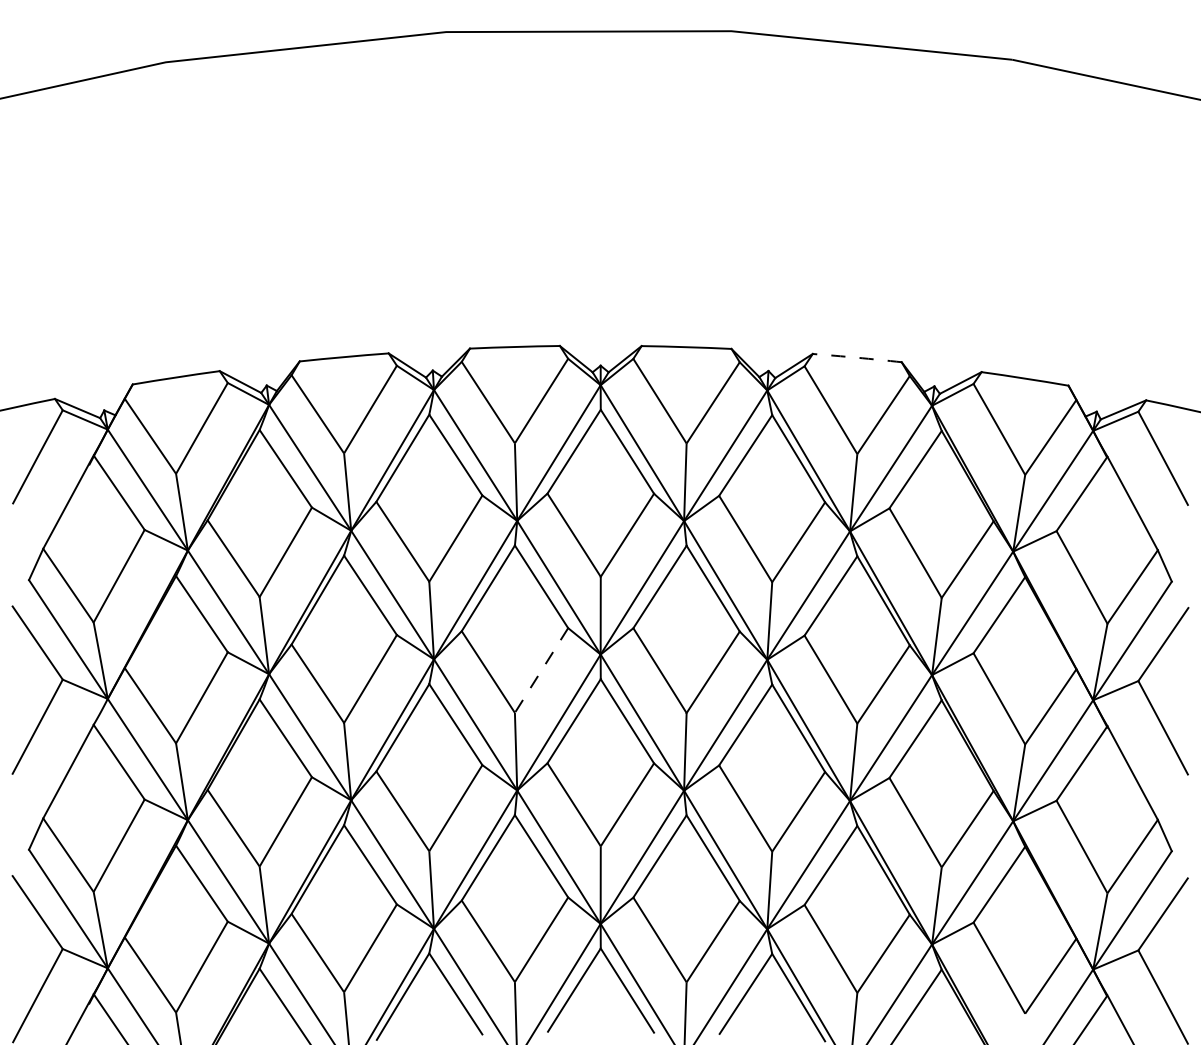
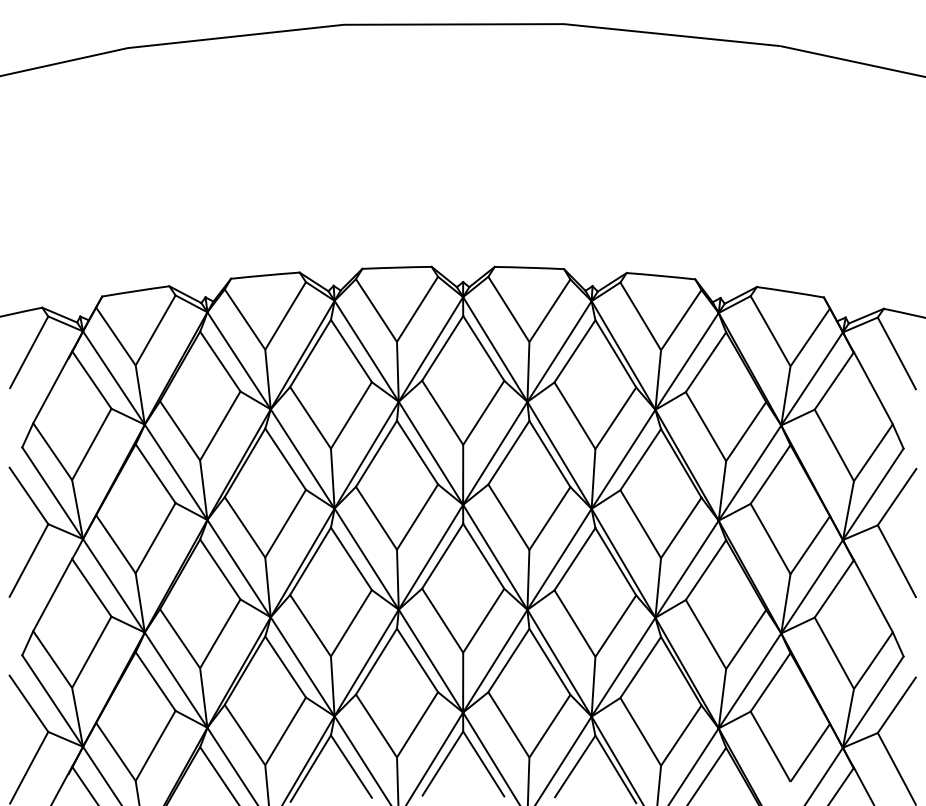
arc: (857, 357) -> (661, 275), dashed -> solid
line: (541, 670) -> (417, 517), dashed -> solid

